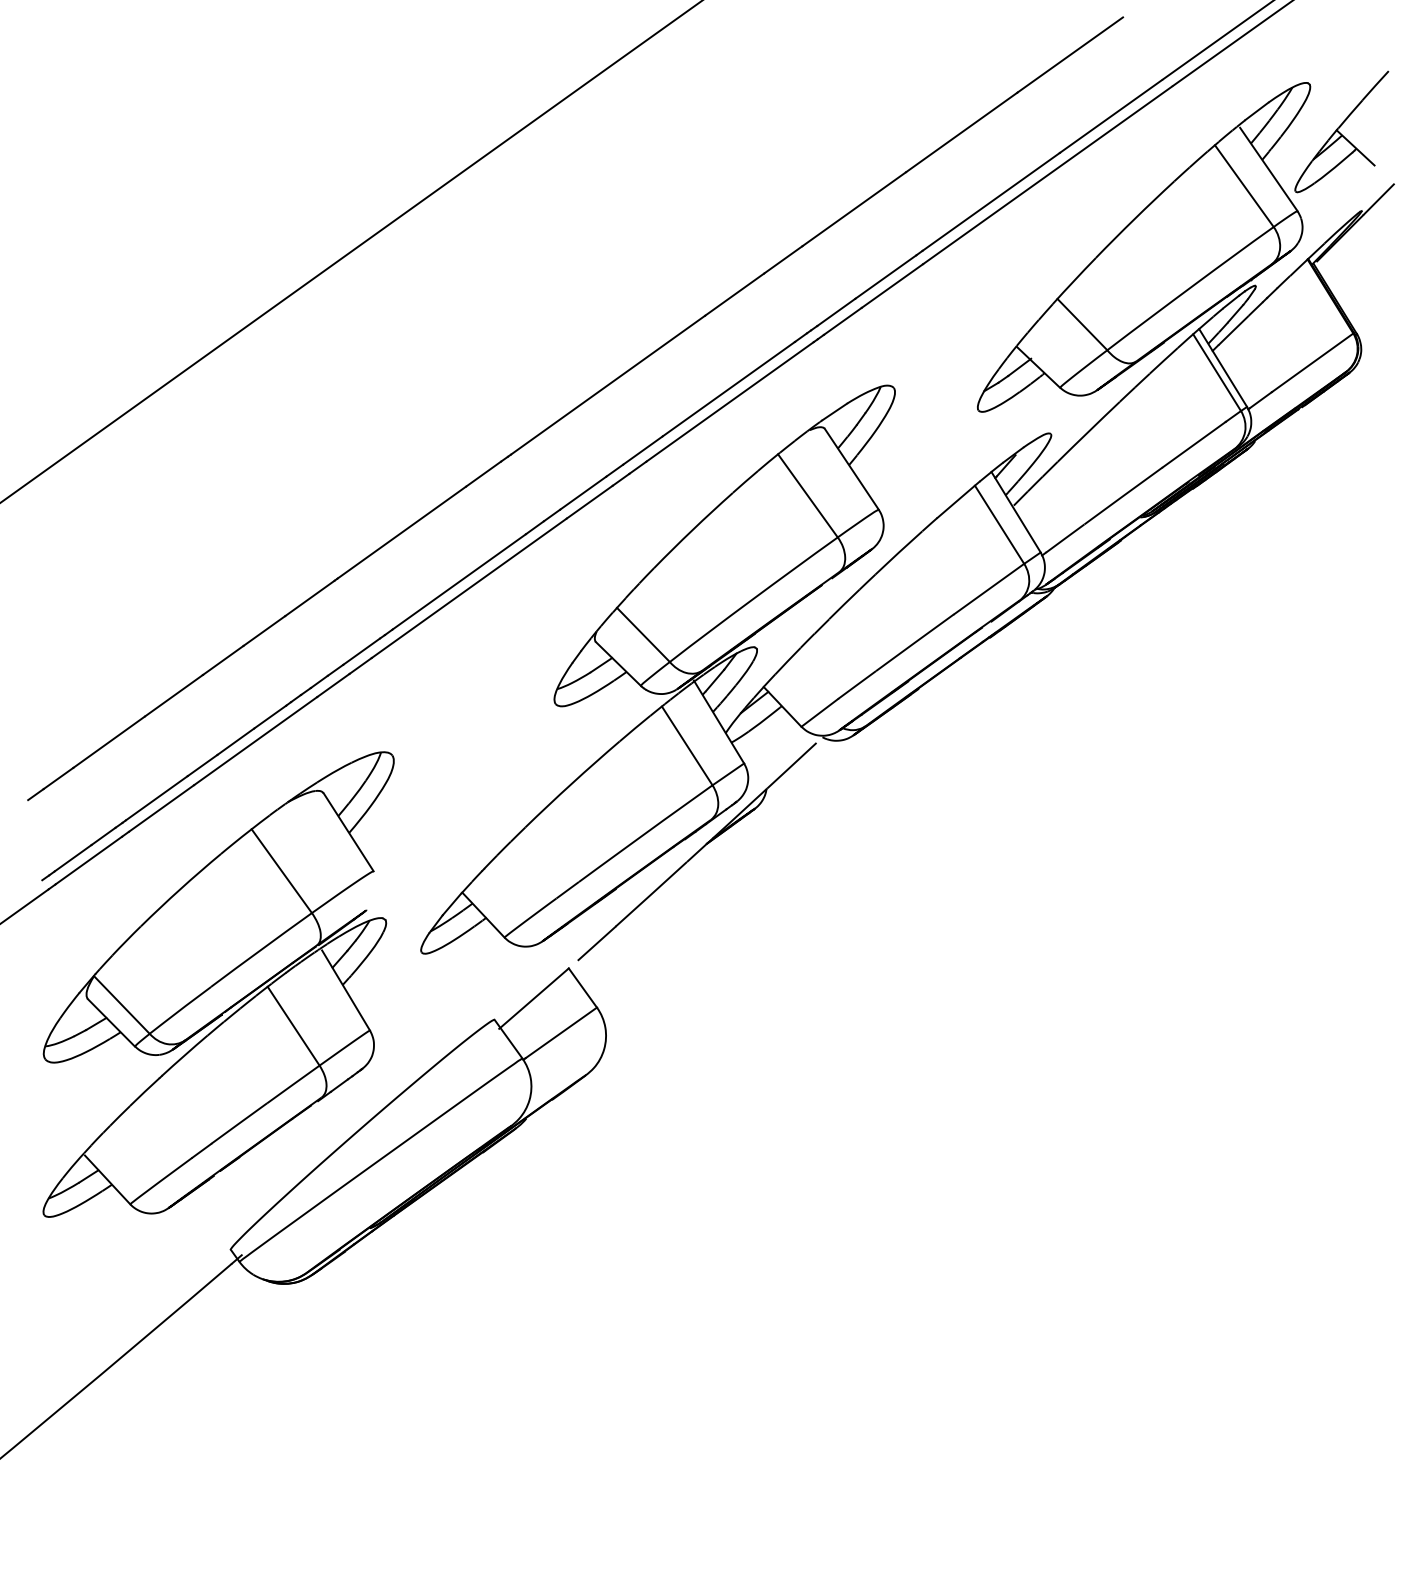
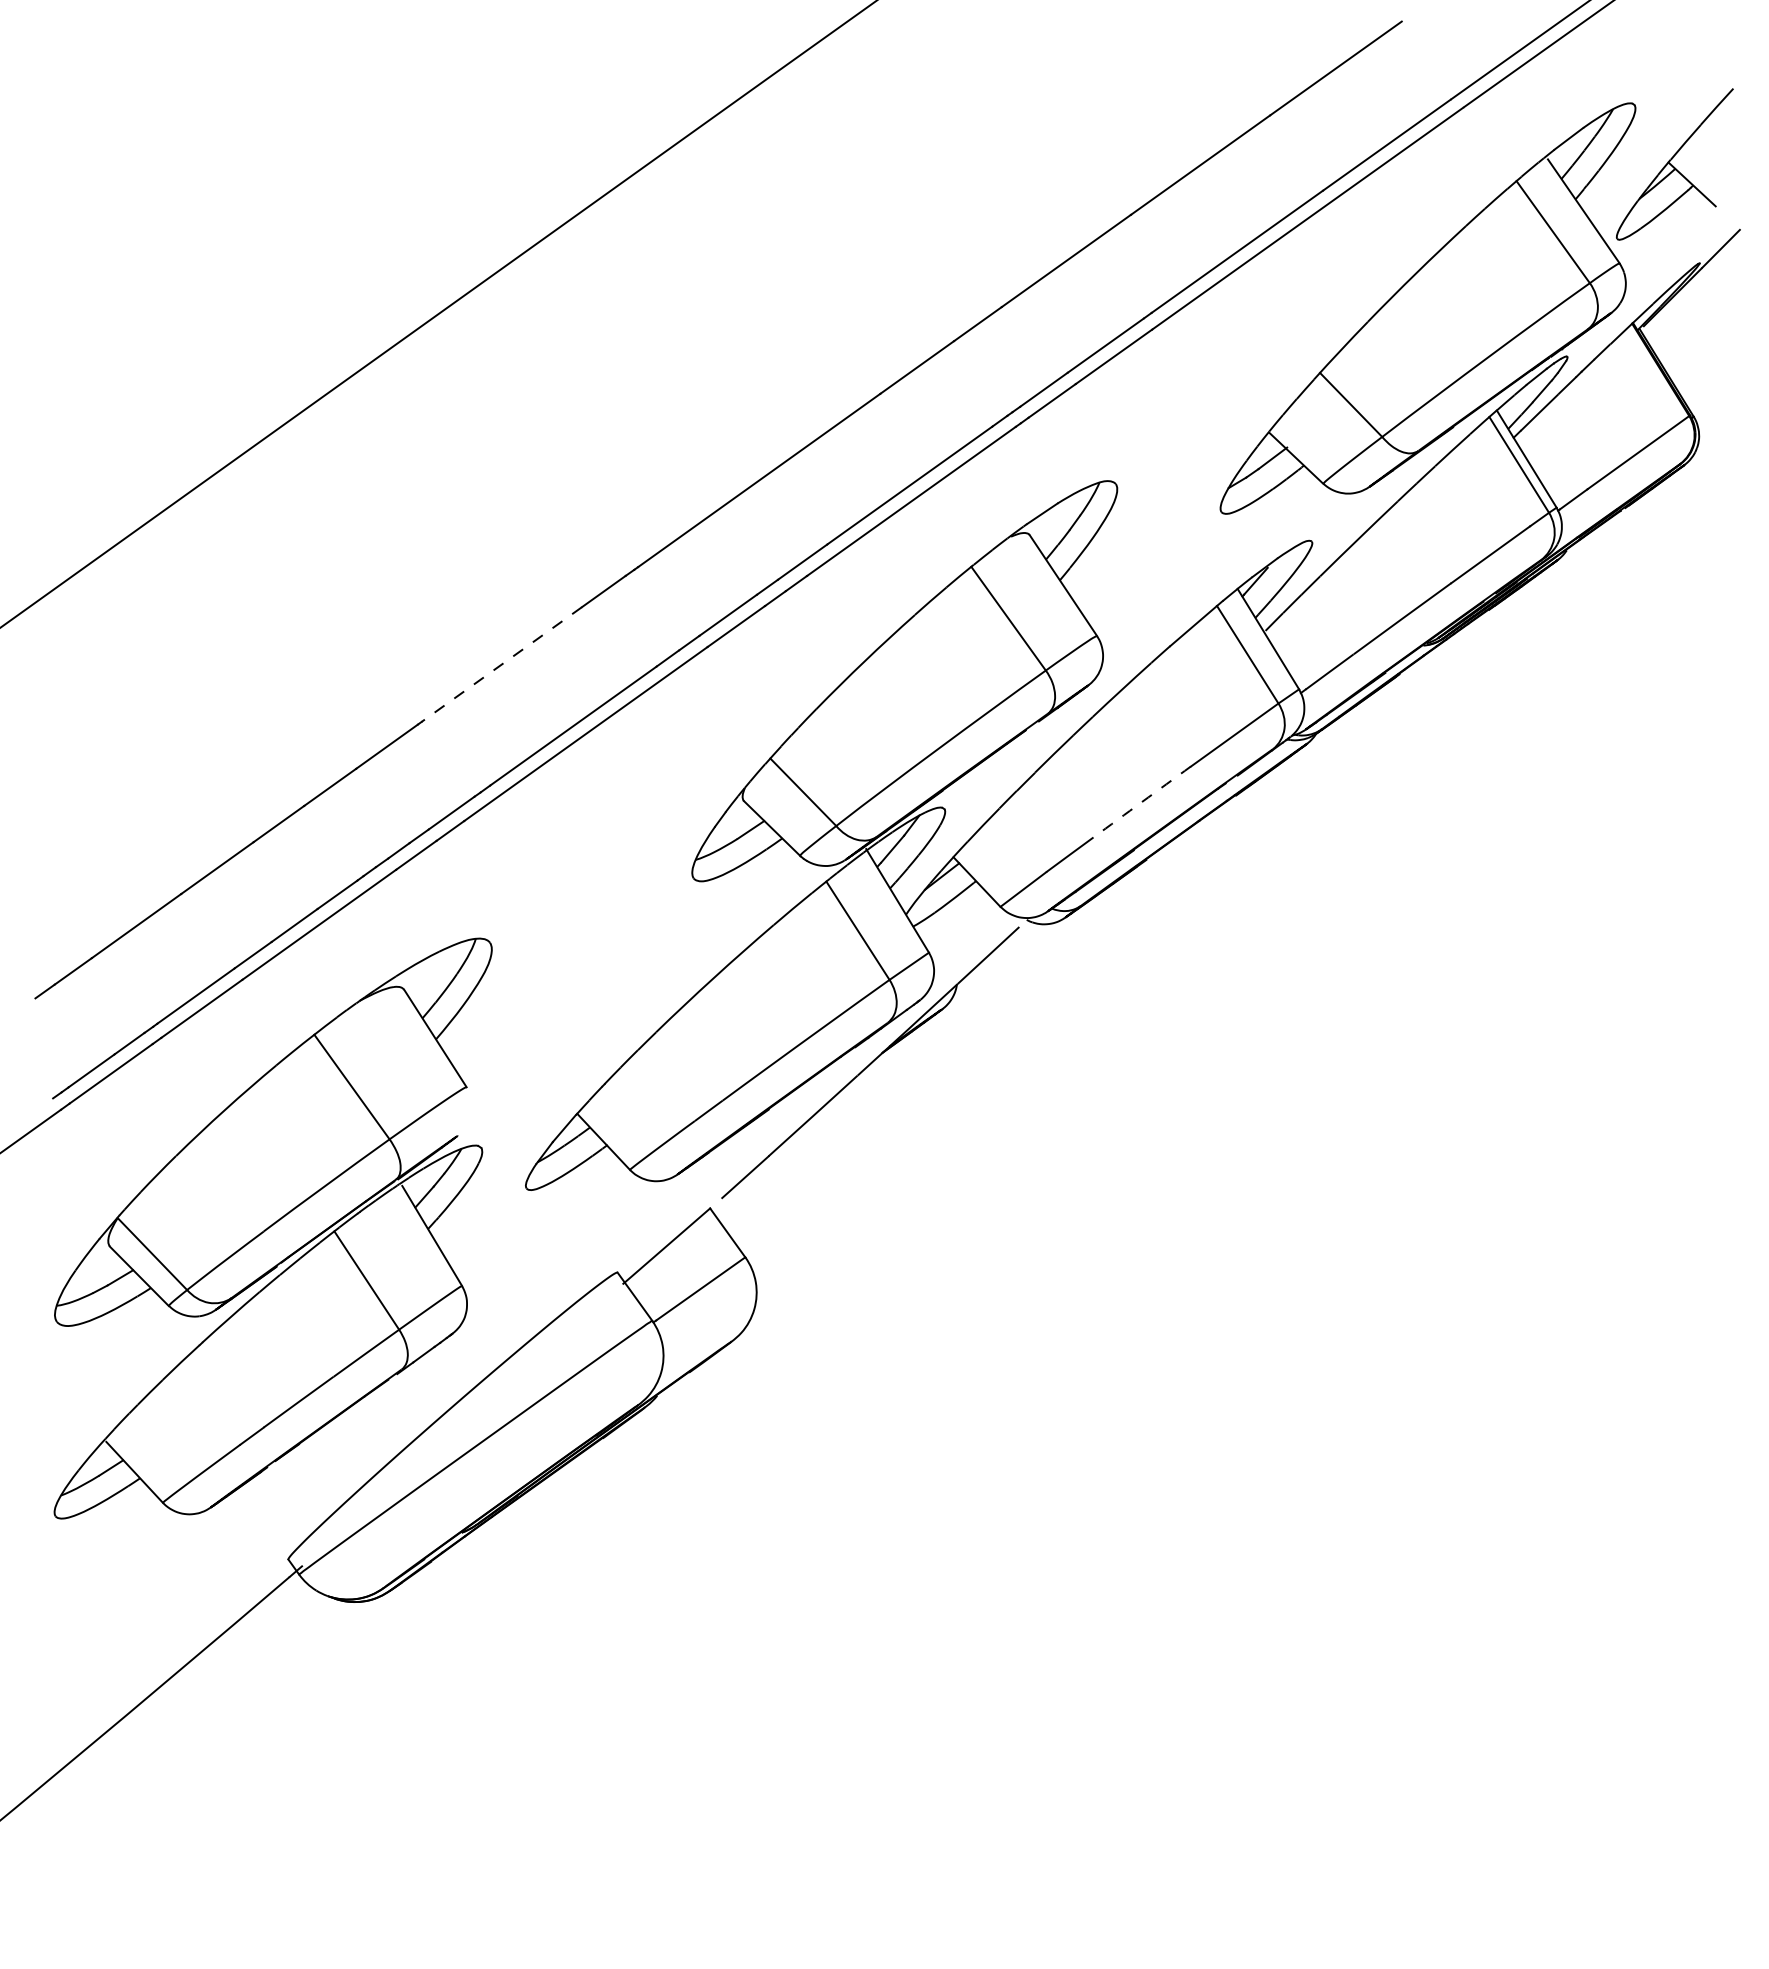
line: (401, 532) -> (501, 664), solid -> dashed
arc: (915, 642) -> (1142, 801), solid -> dashed

